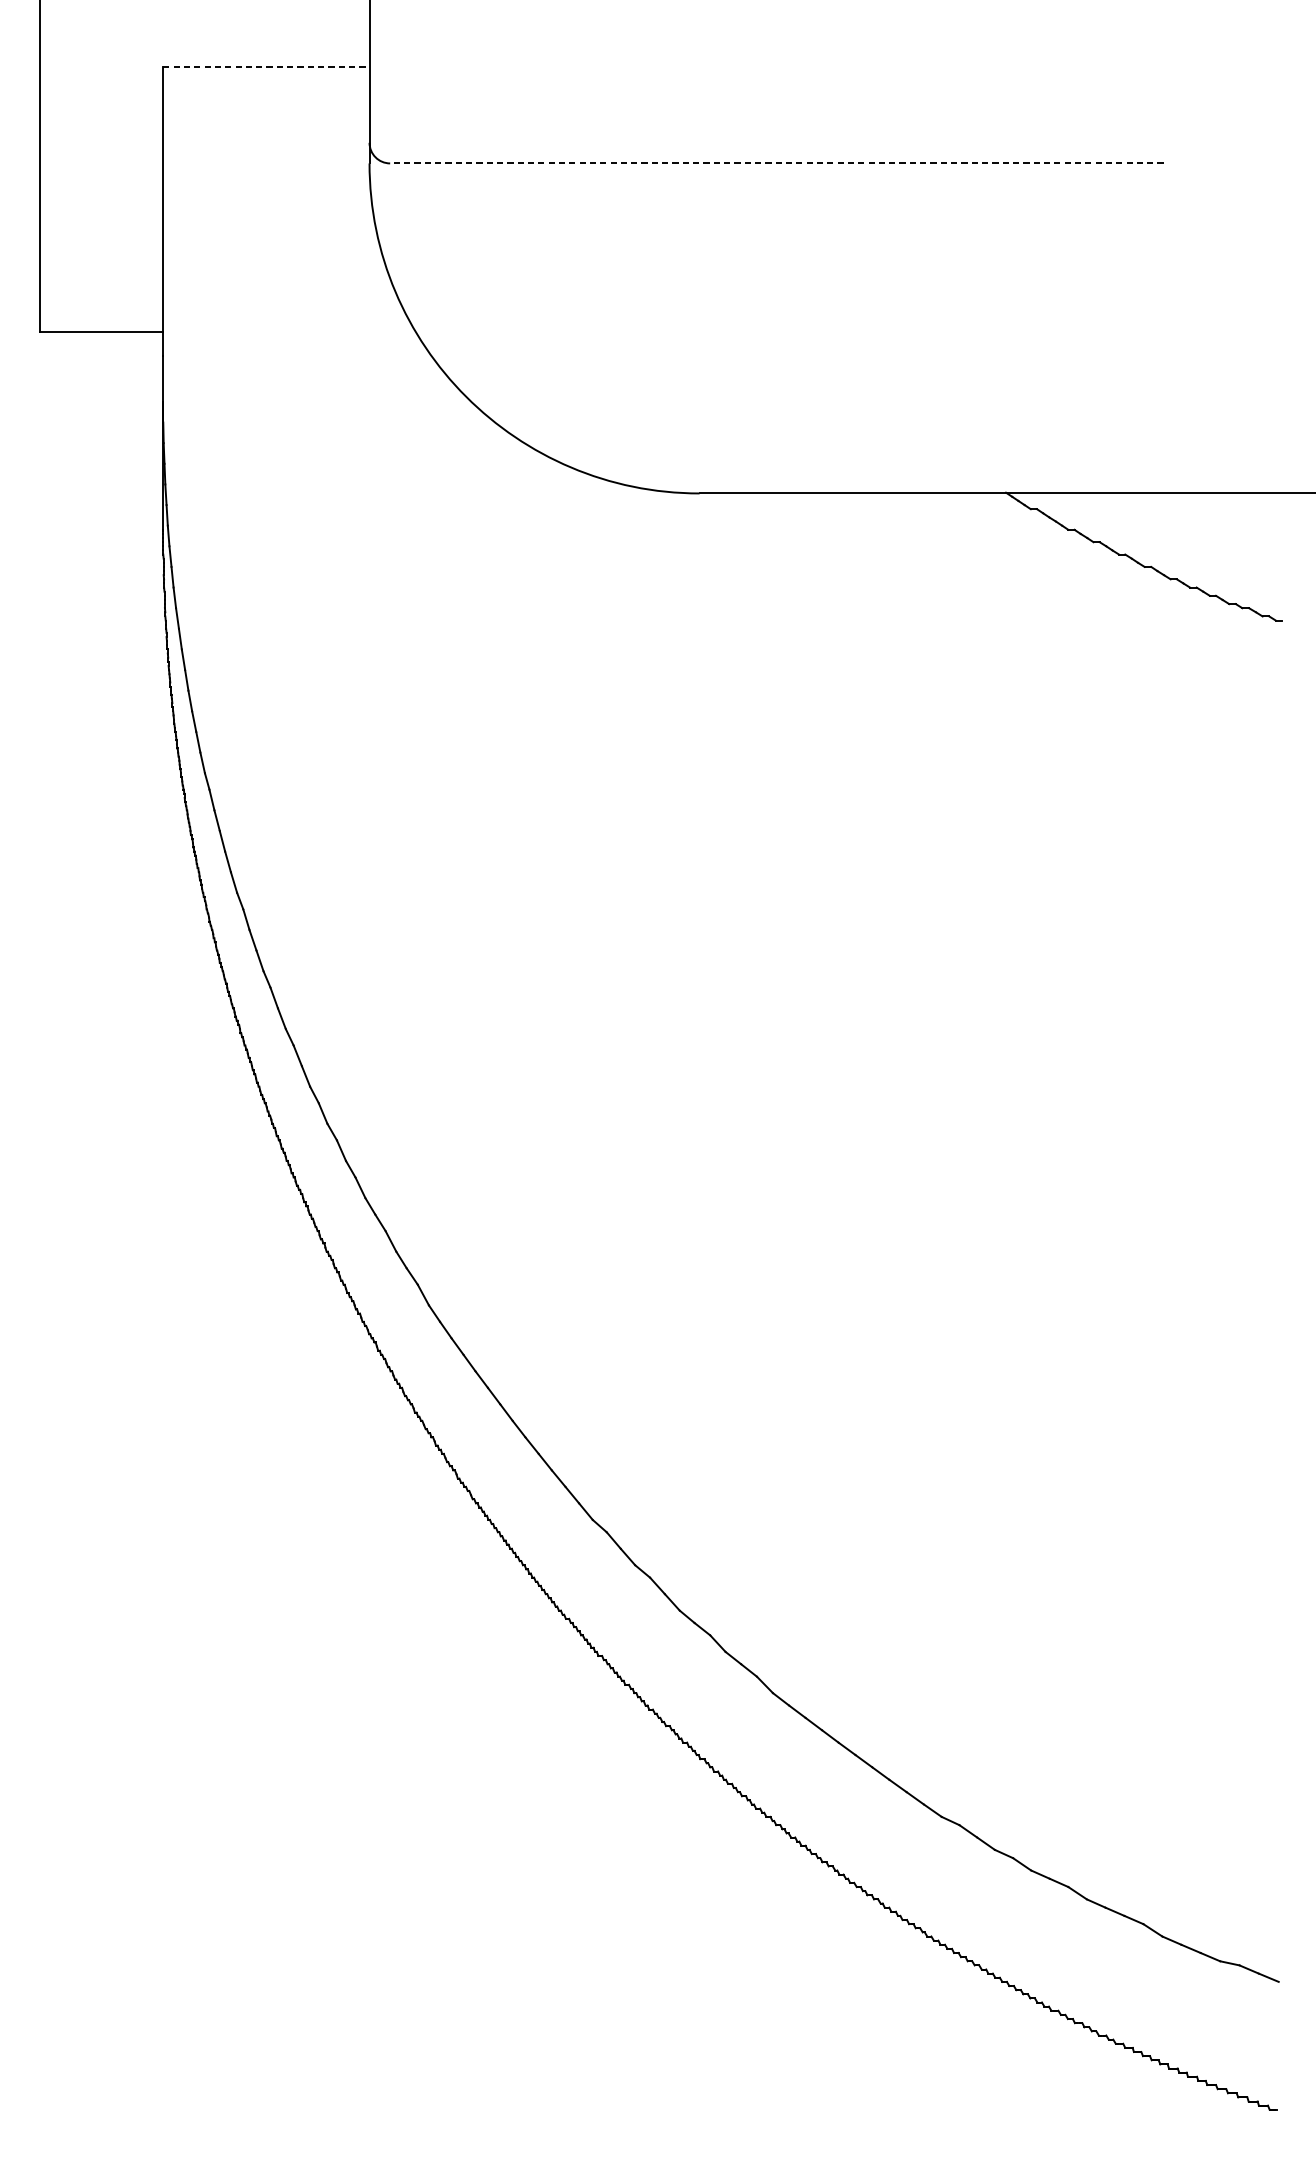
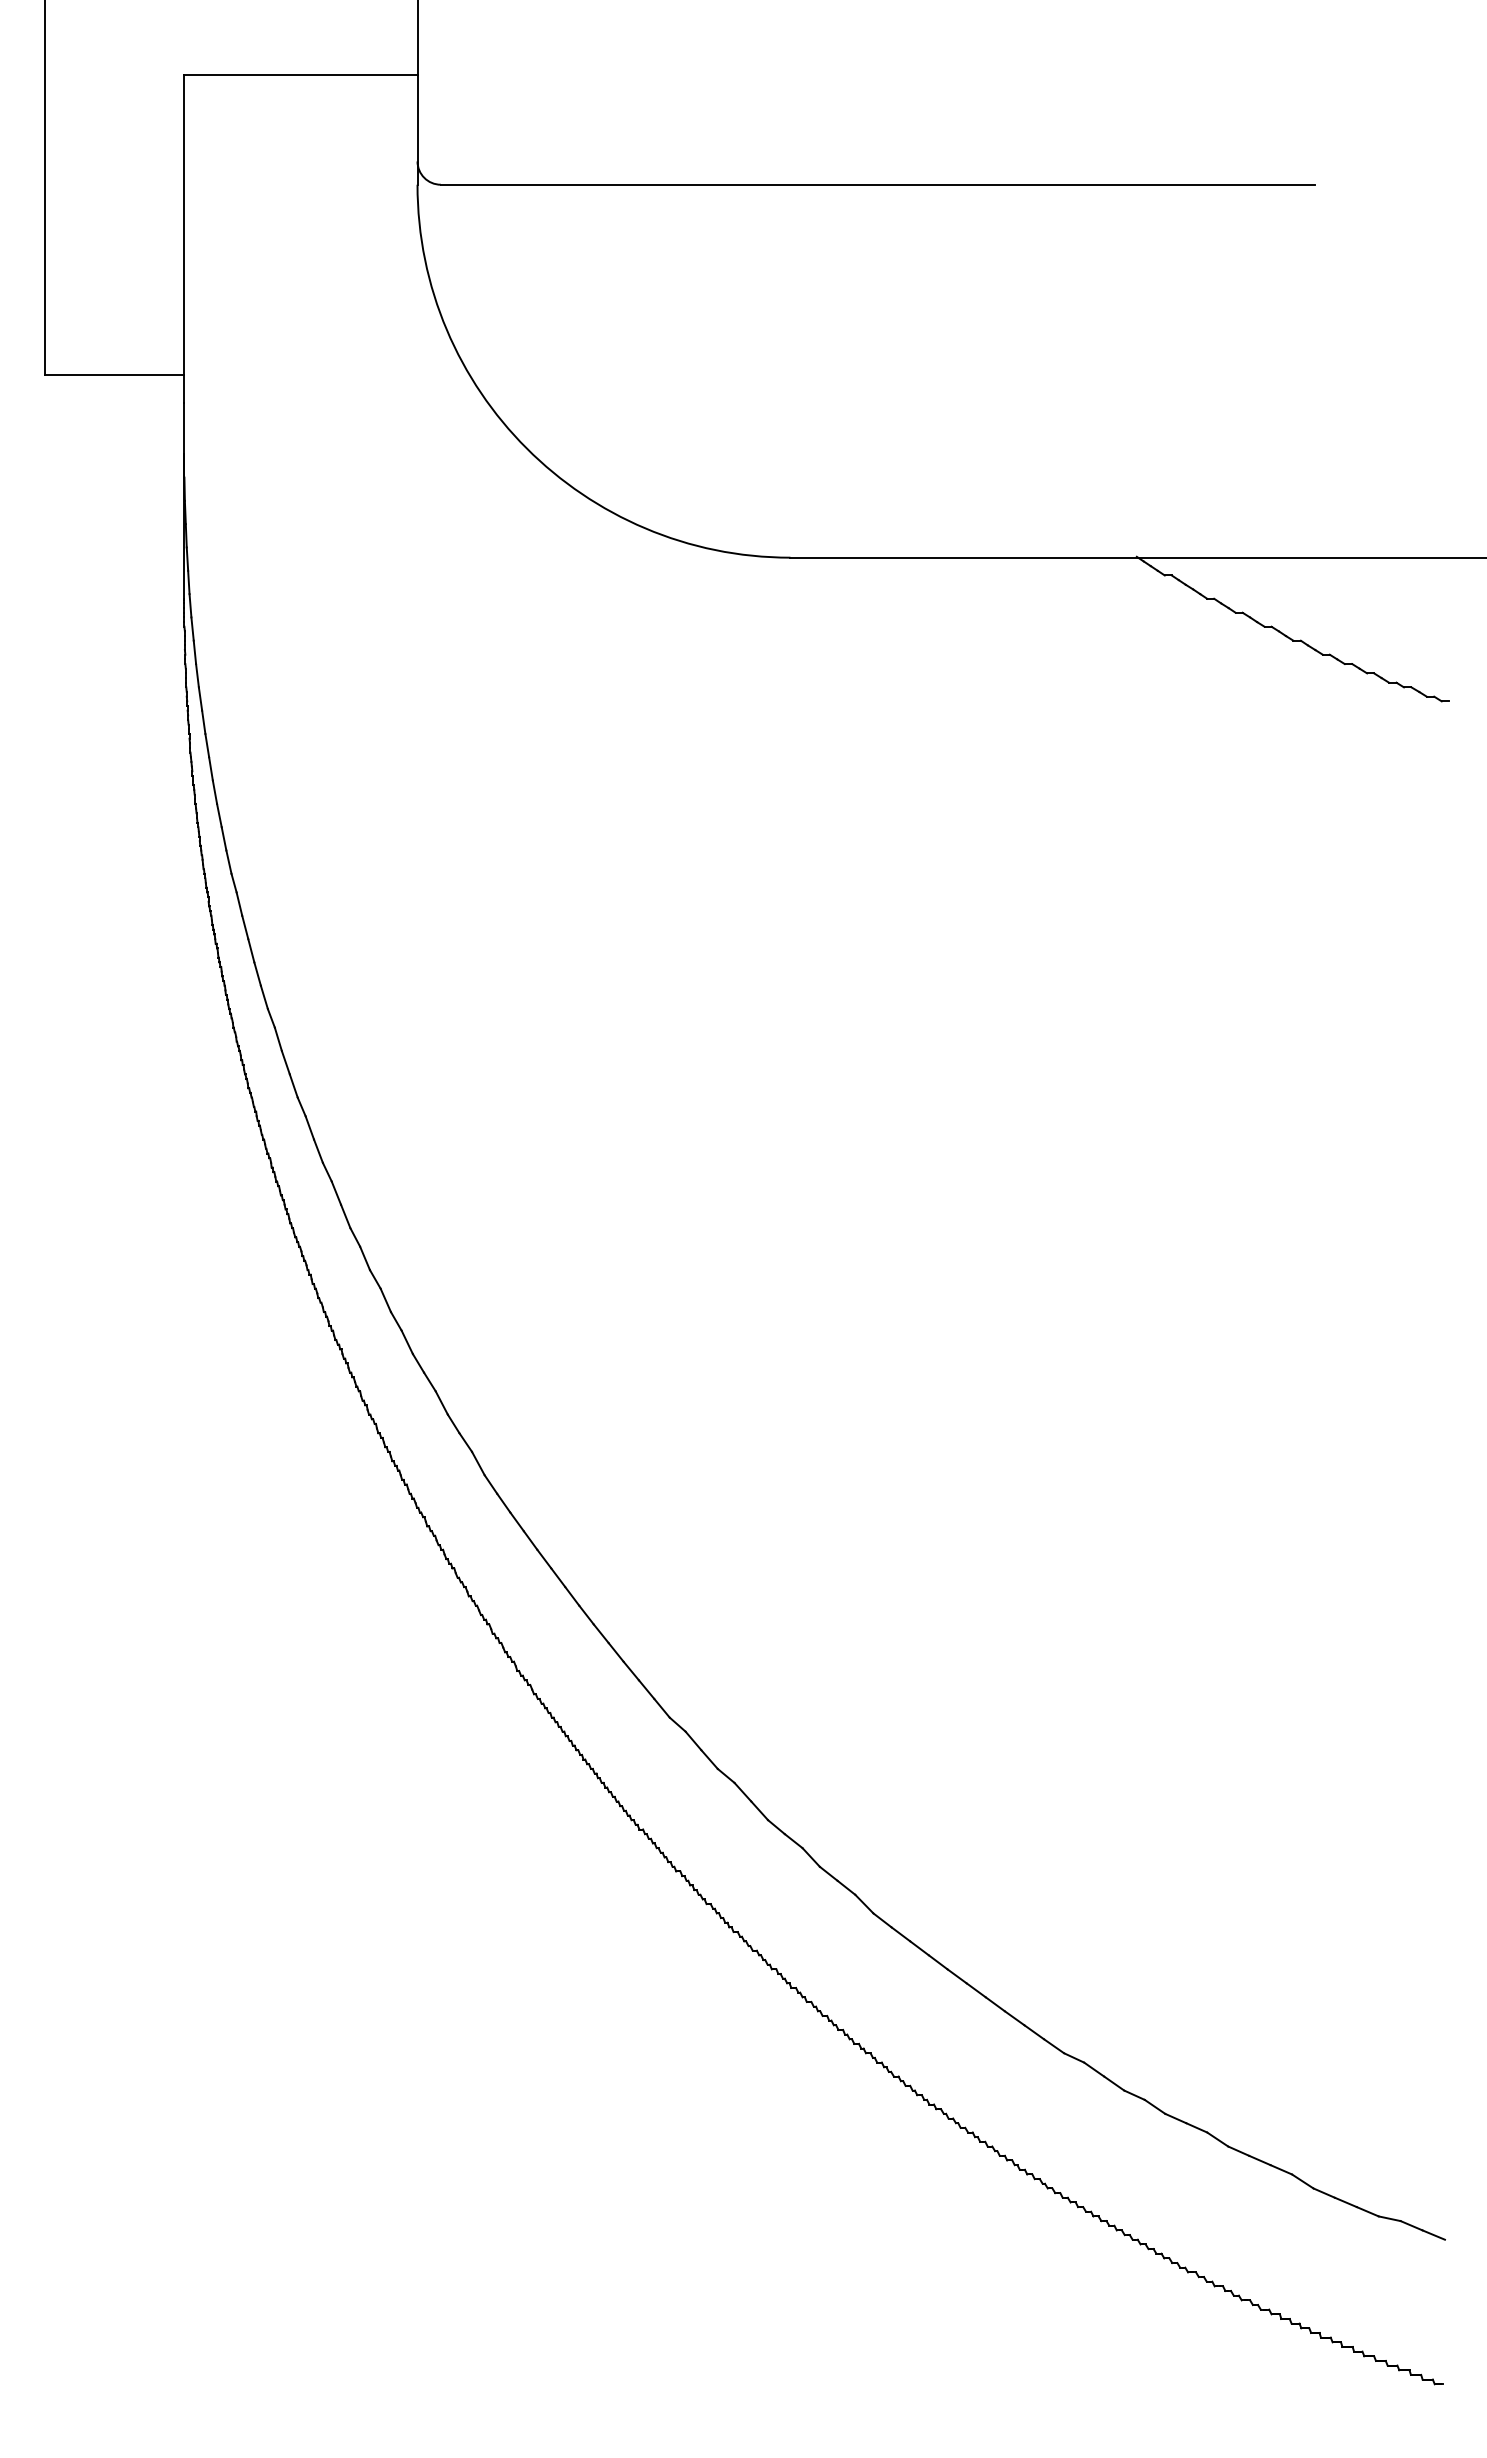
line: (265, 66) -> (300, 75), dashed -> solid
line: (776, 163) -> (877, 184), dashed -> solid

